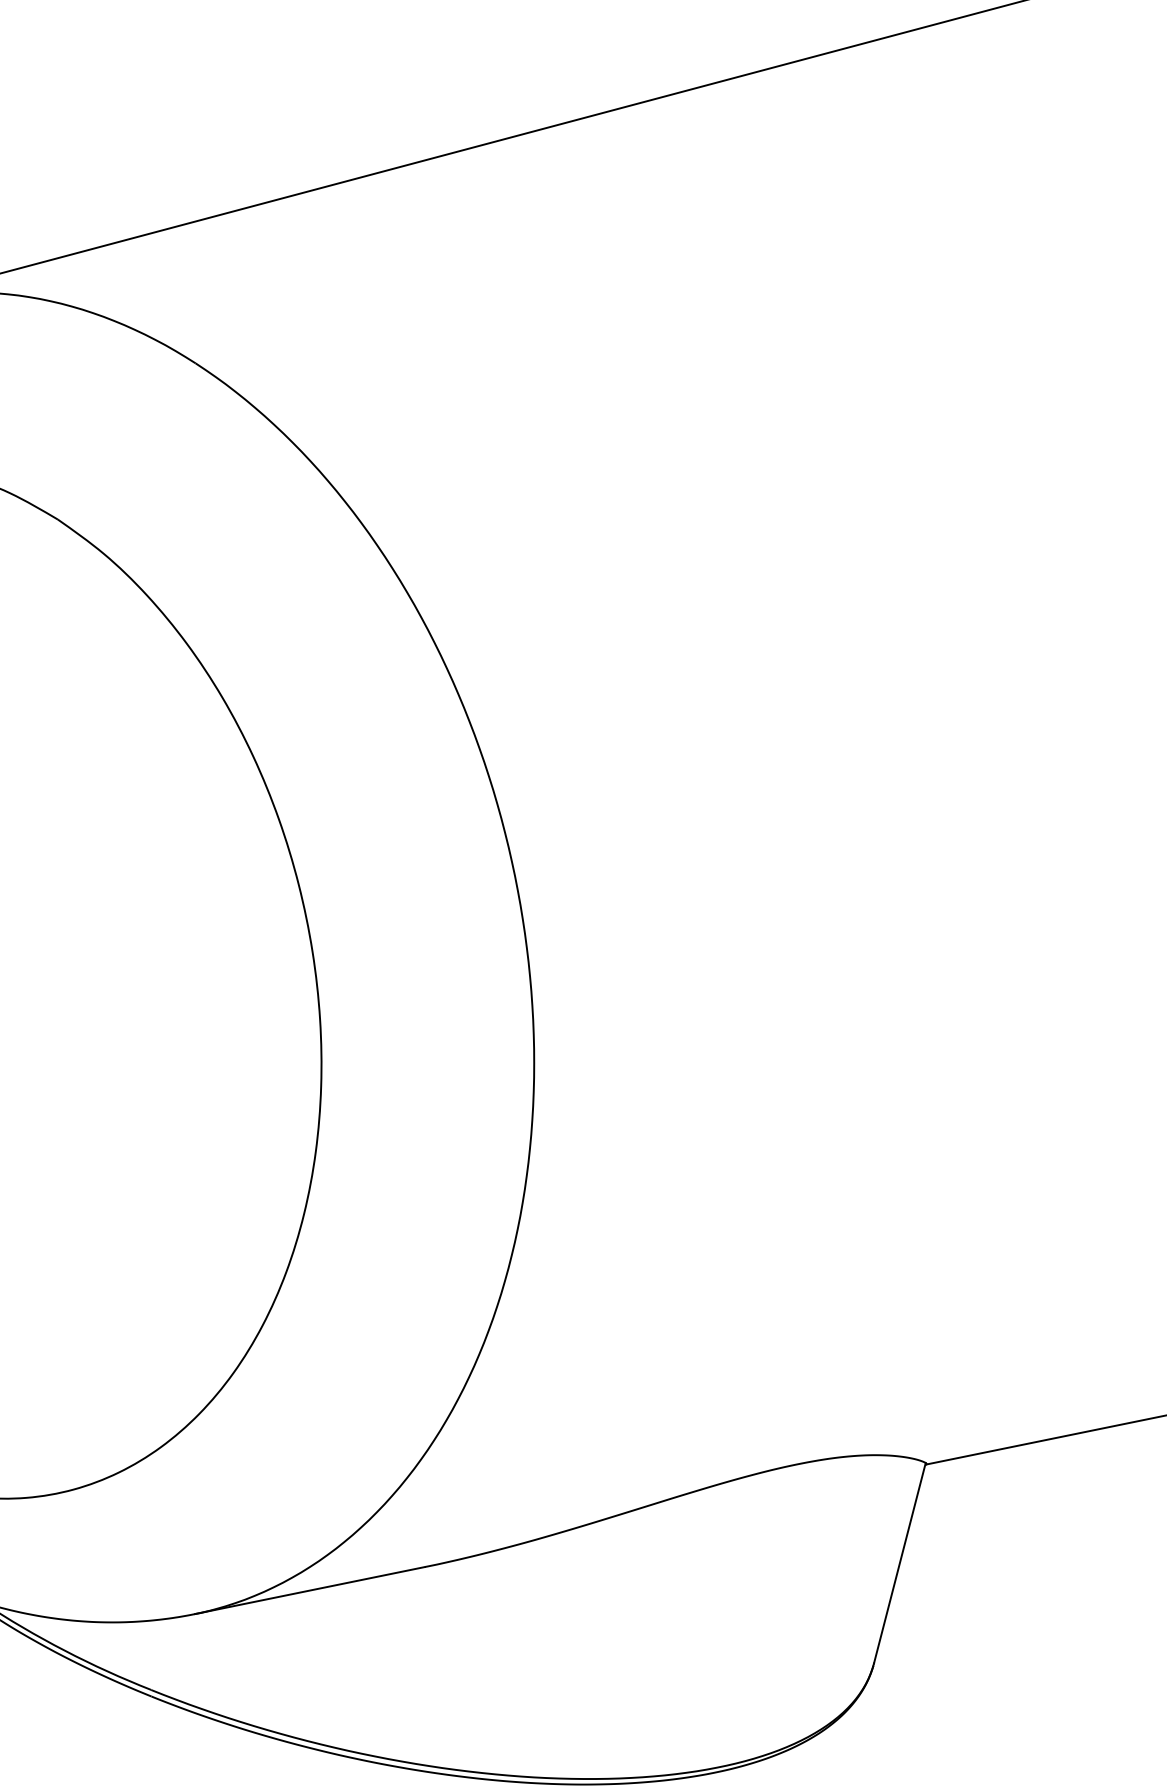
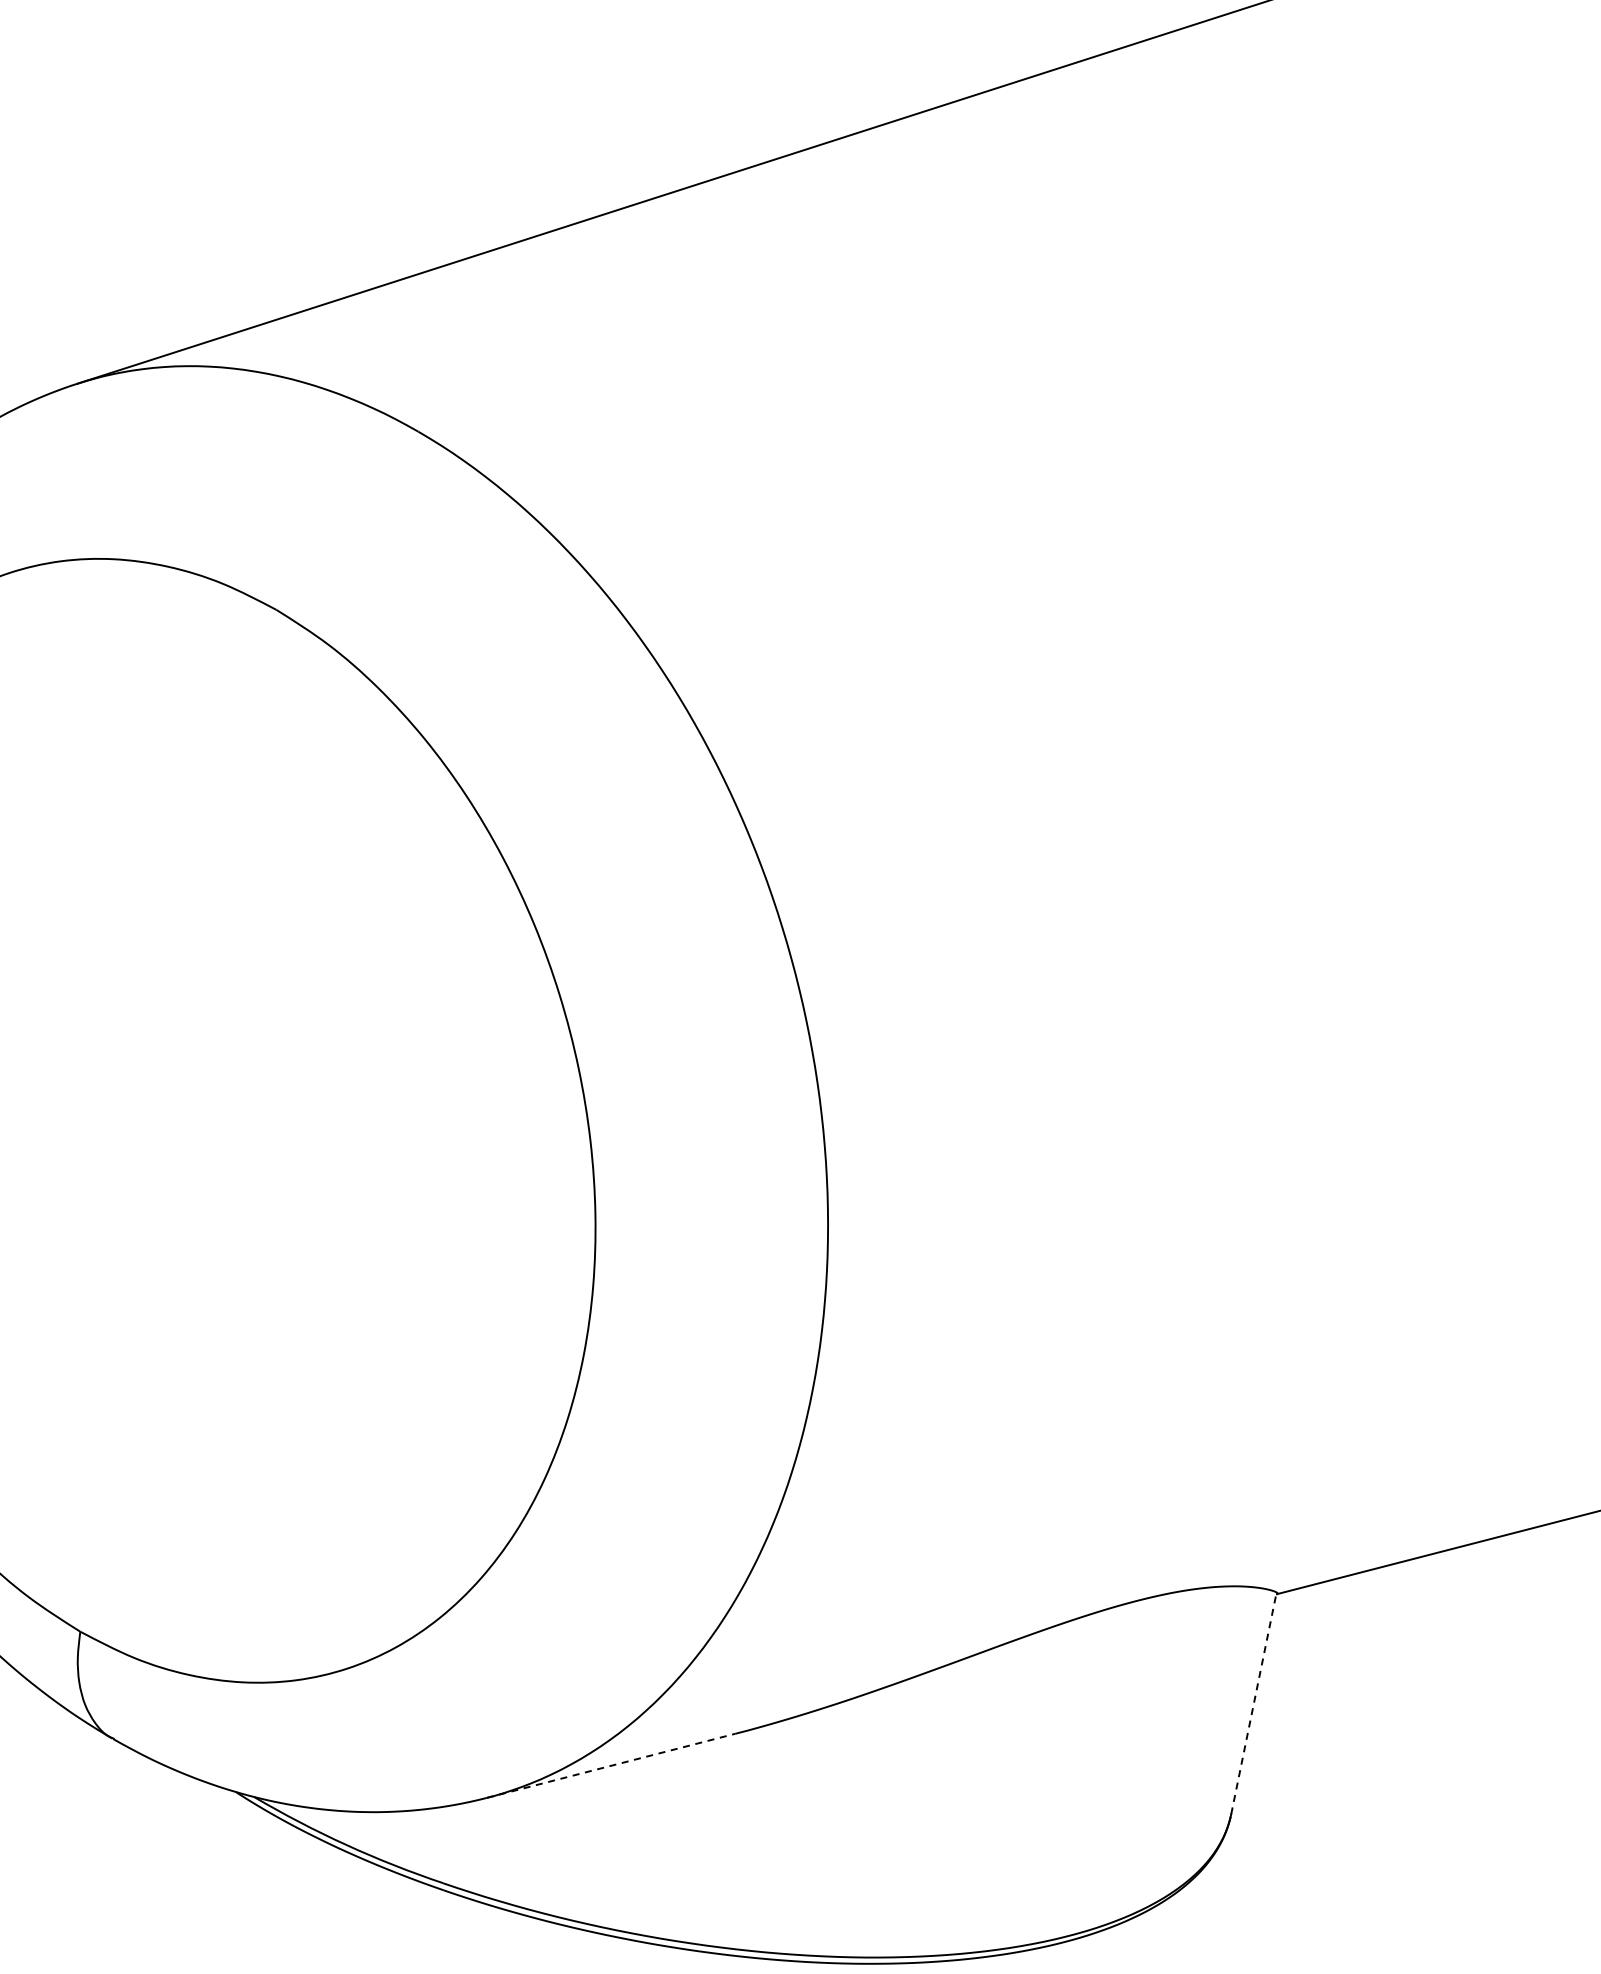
line: (900, 1562) -> (1254, 1702), solid -> dashed
line: (310, 1590) -> (611, 1765), solid -> dashed

